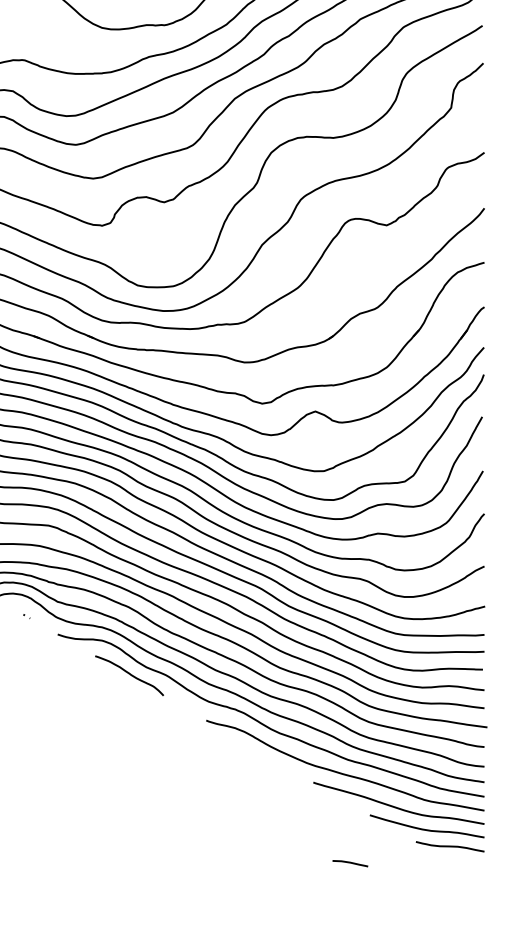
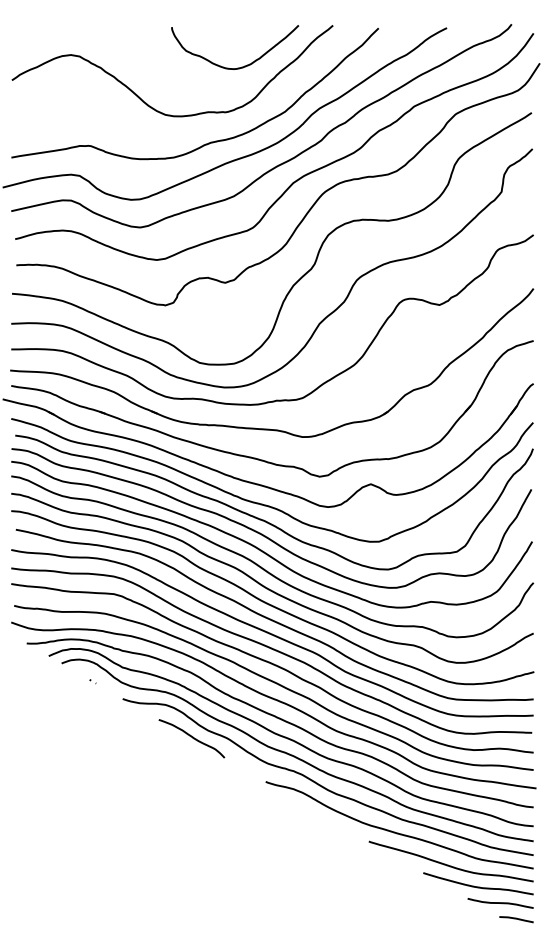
line: (350, 863) -> (516, 919), moved

